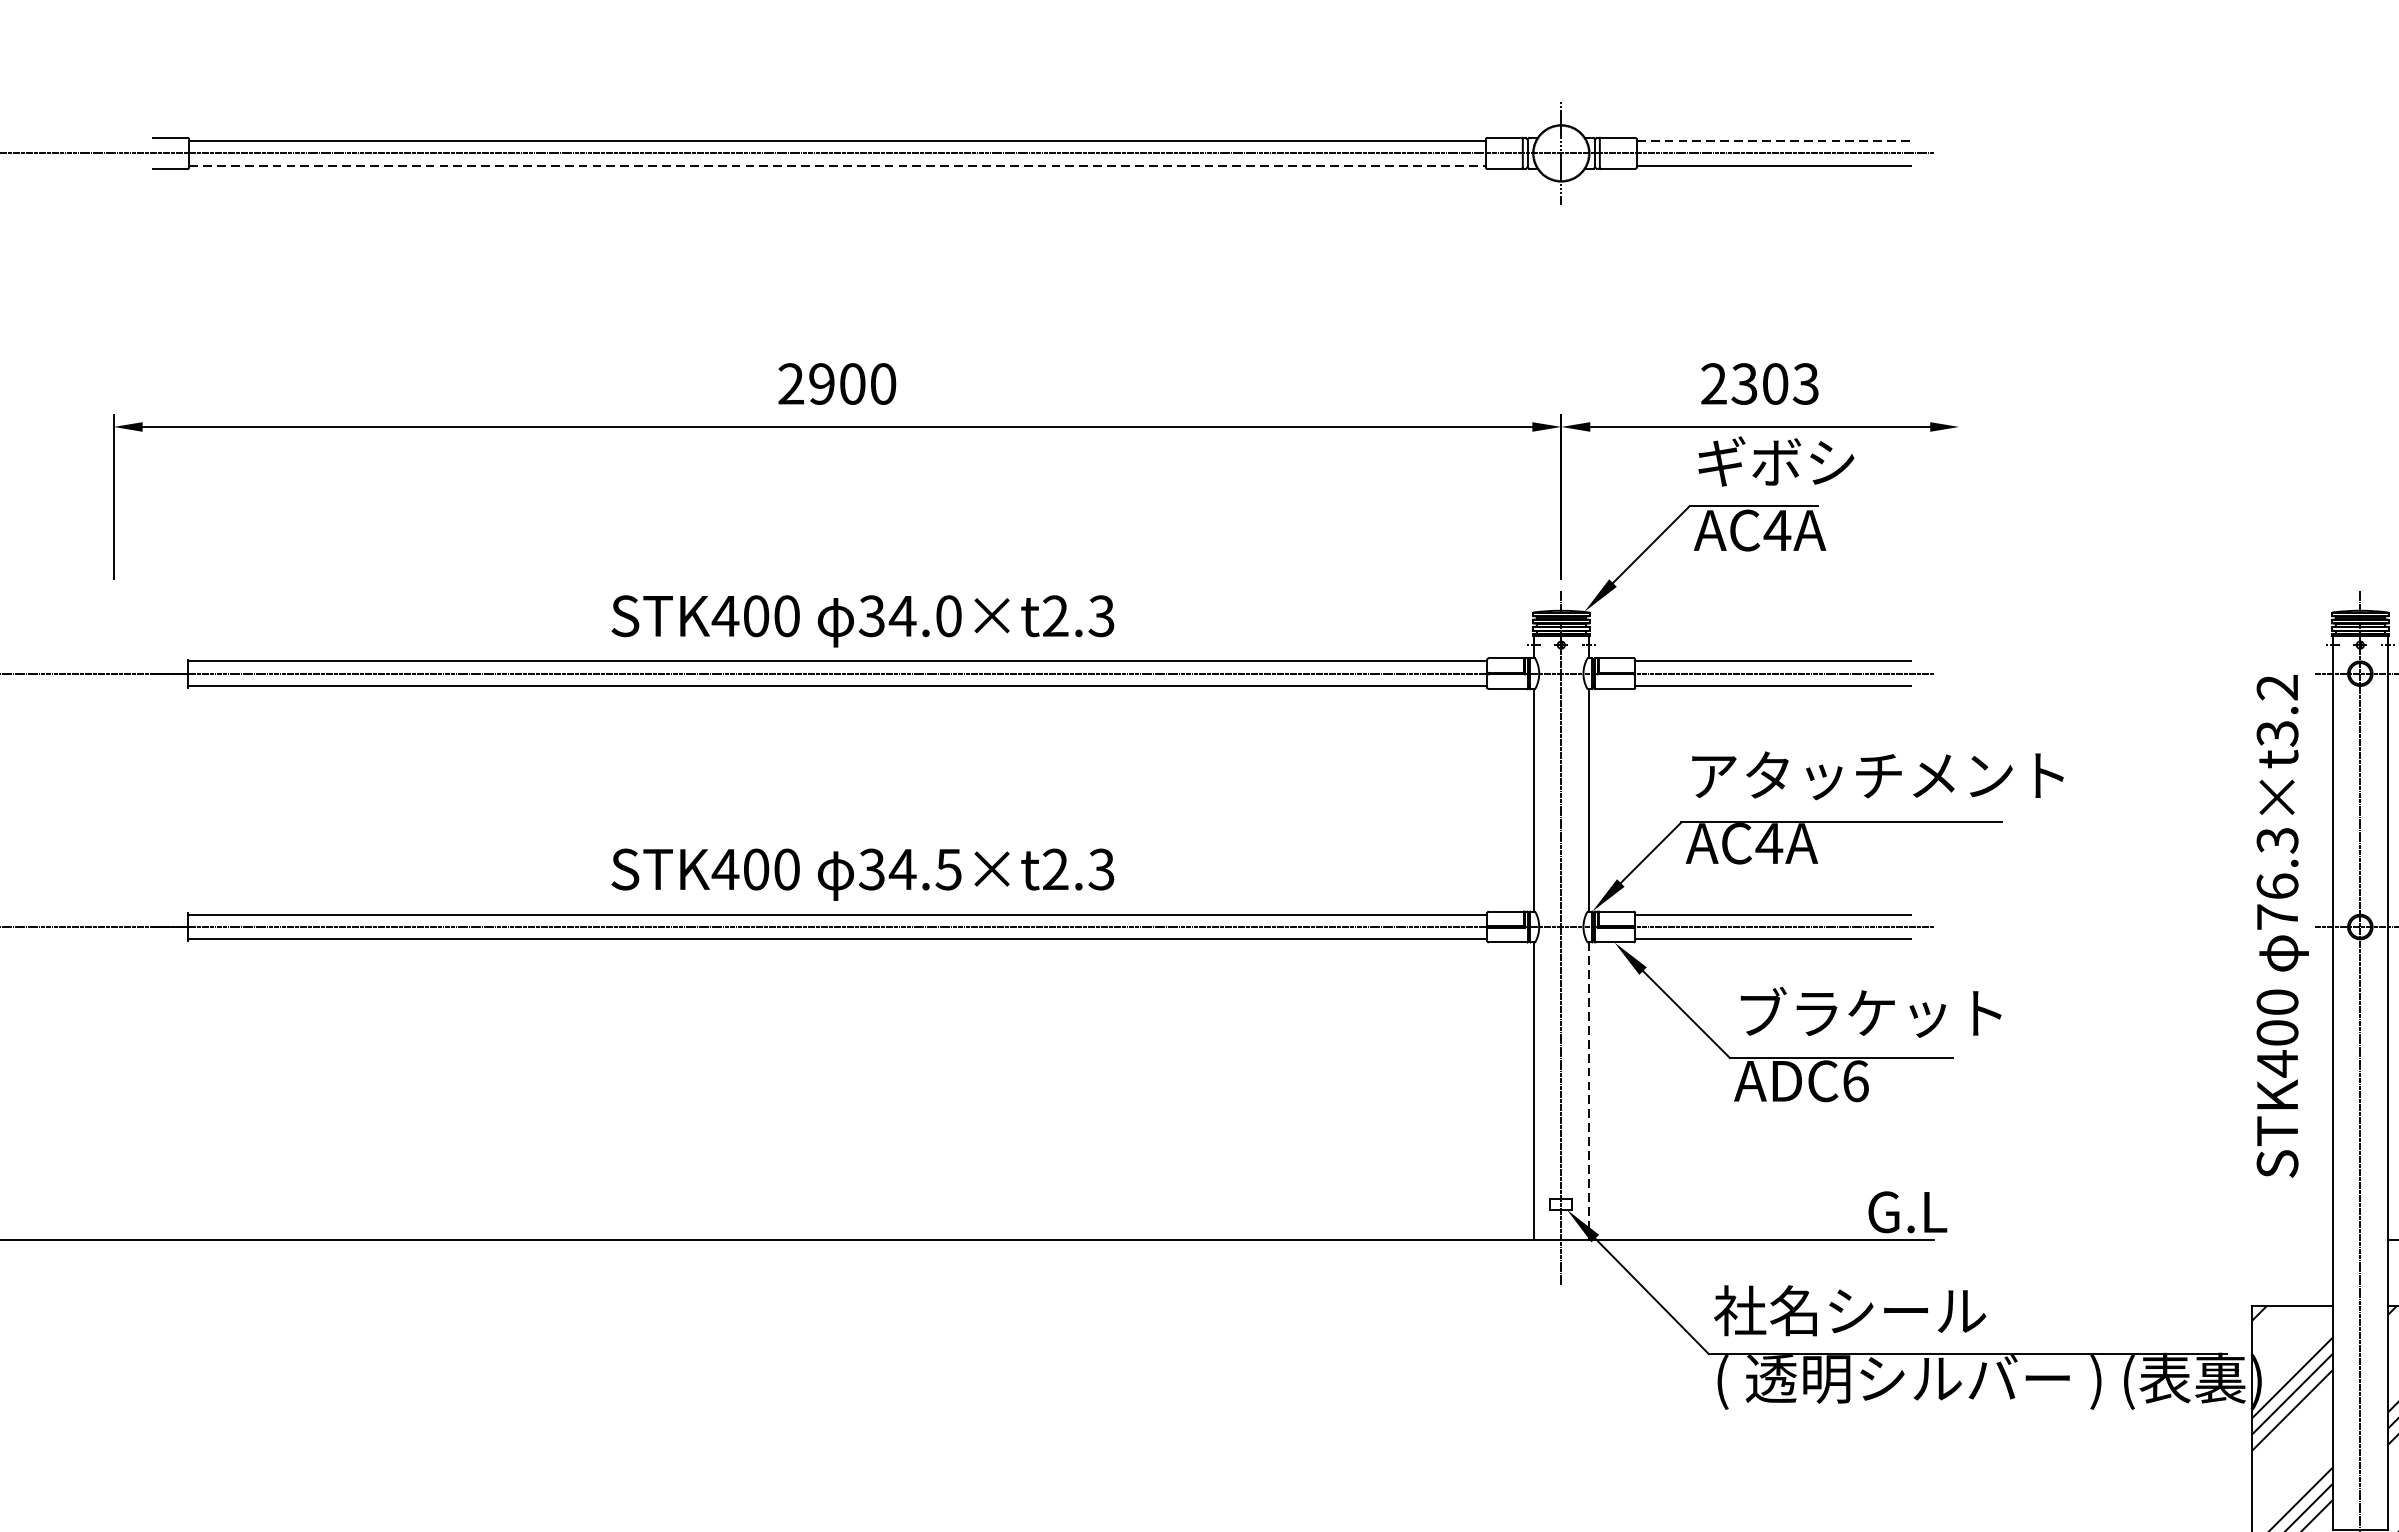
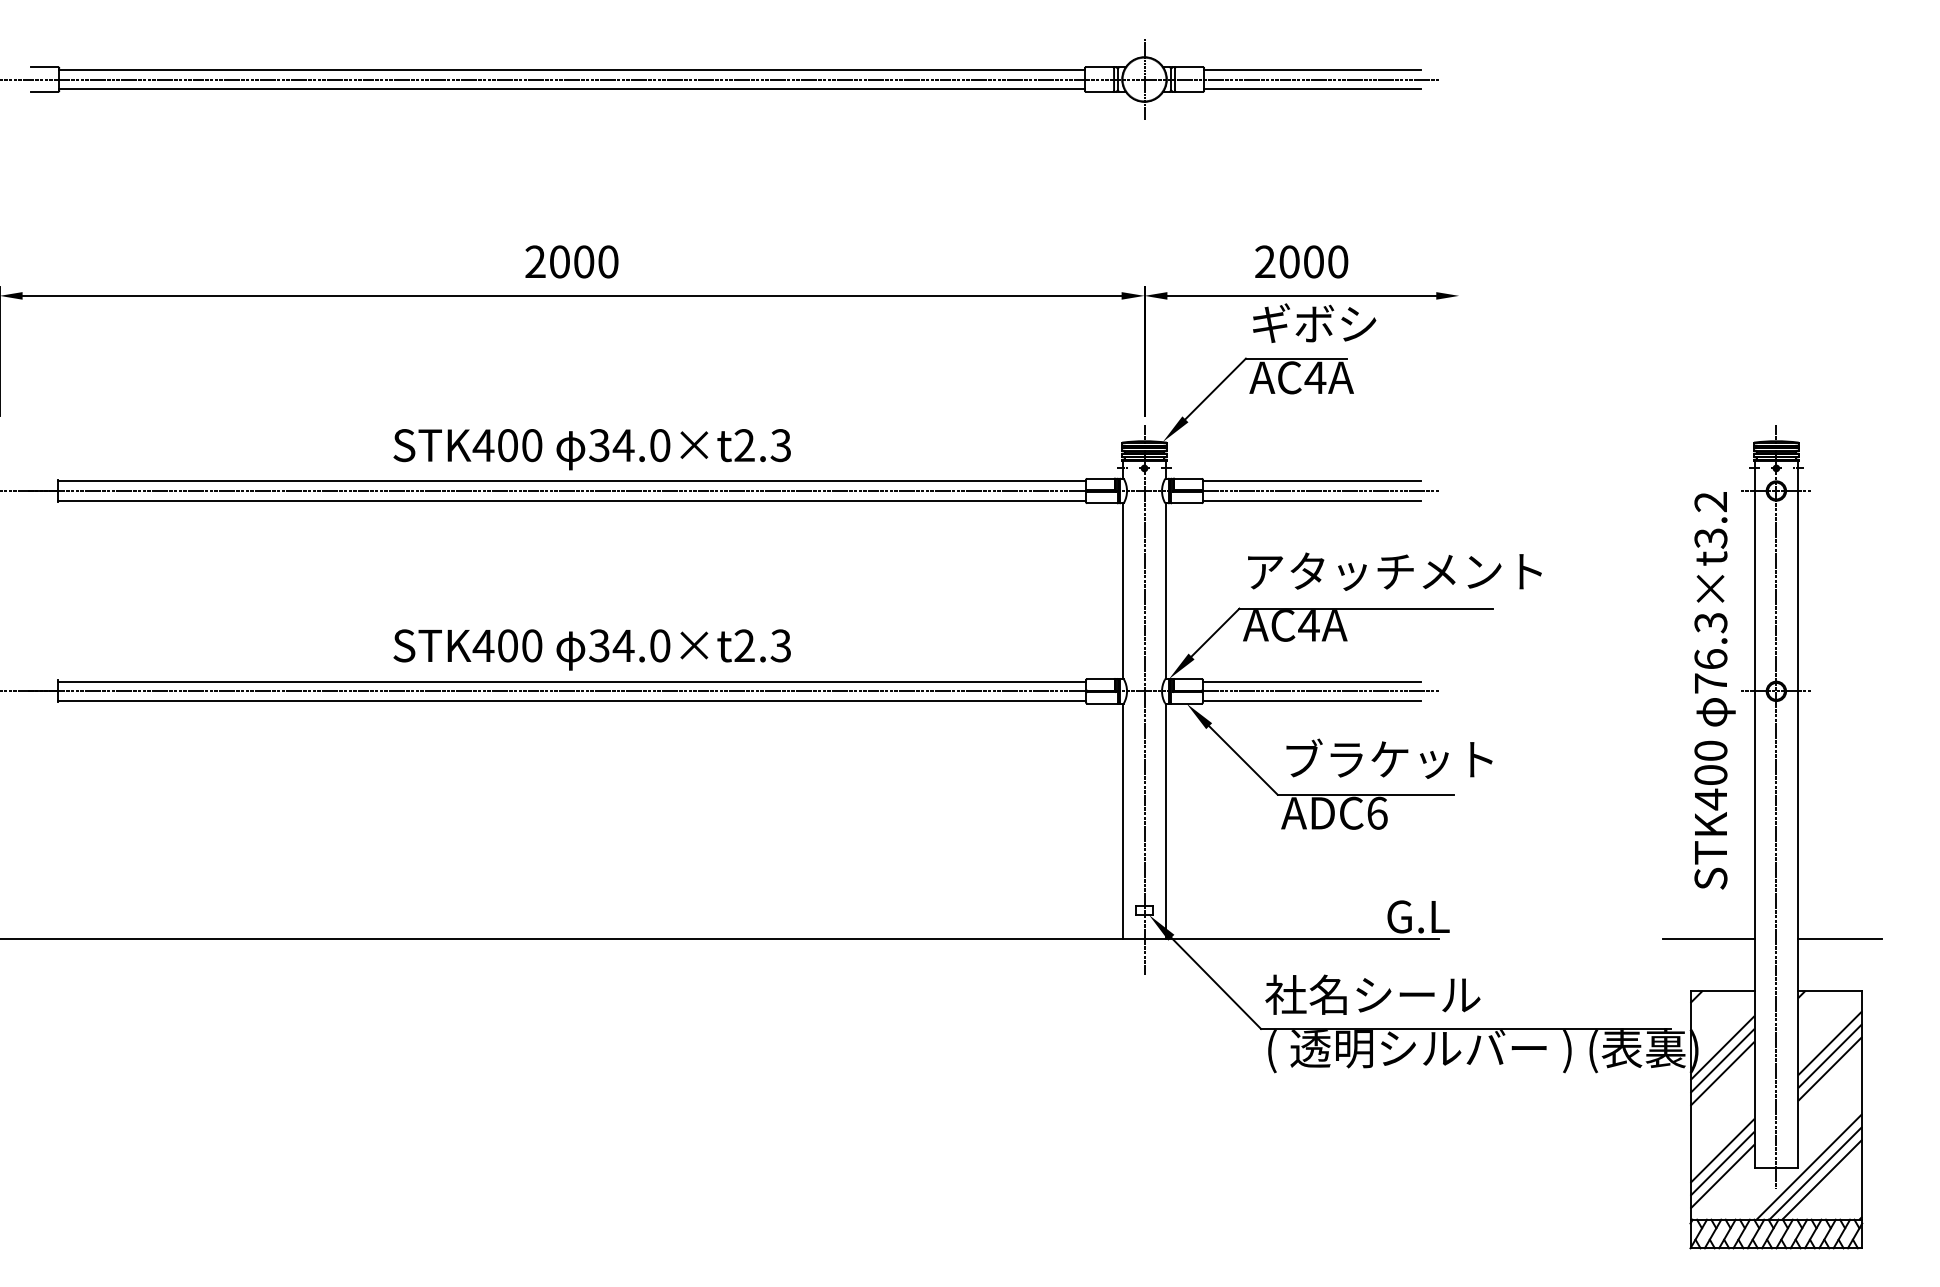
line: (1774, 140) -> (1313, 69), dashed -> solid
line: (838, 165) -> (572, 89), dashed -> solid
text: (821, 383) -> (559, 261), 2900 -> 2000
text: (1774, 383) -> (1313, 261), 2303 -> 2000
text: (948, 869) -> (659, 645), 34.5×t2.3 -> 34.0×t2.3
line: (1589, 1091) -> (1166, 821), dashed -> solid
line: (2274, 1240) -> (1708, 939), added

